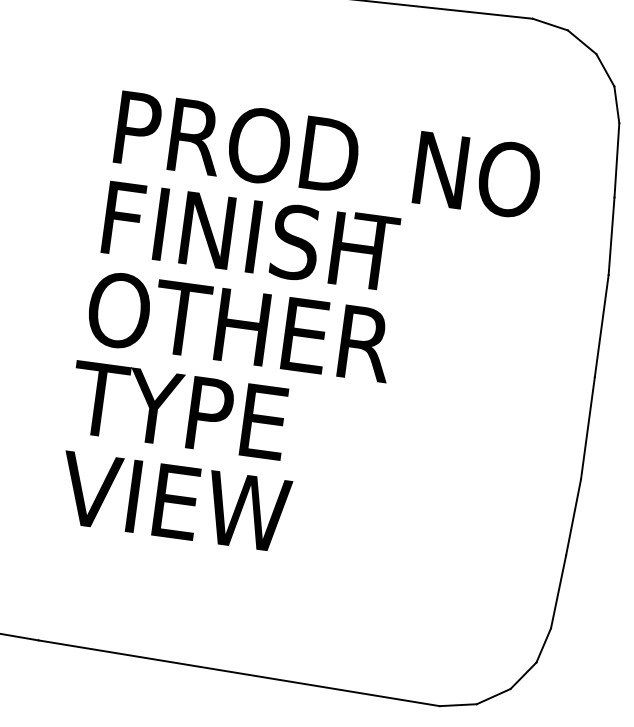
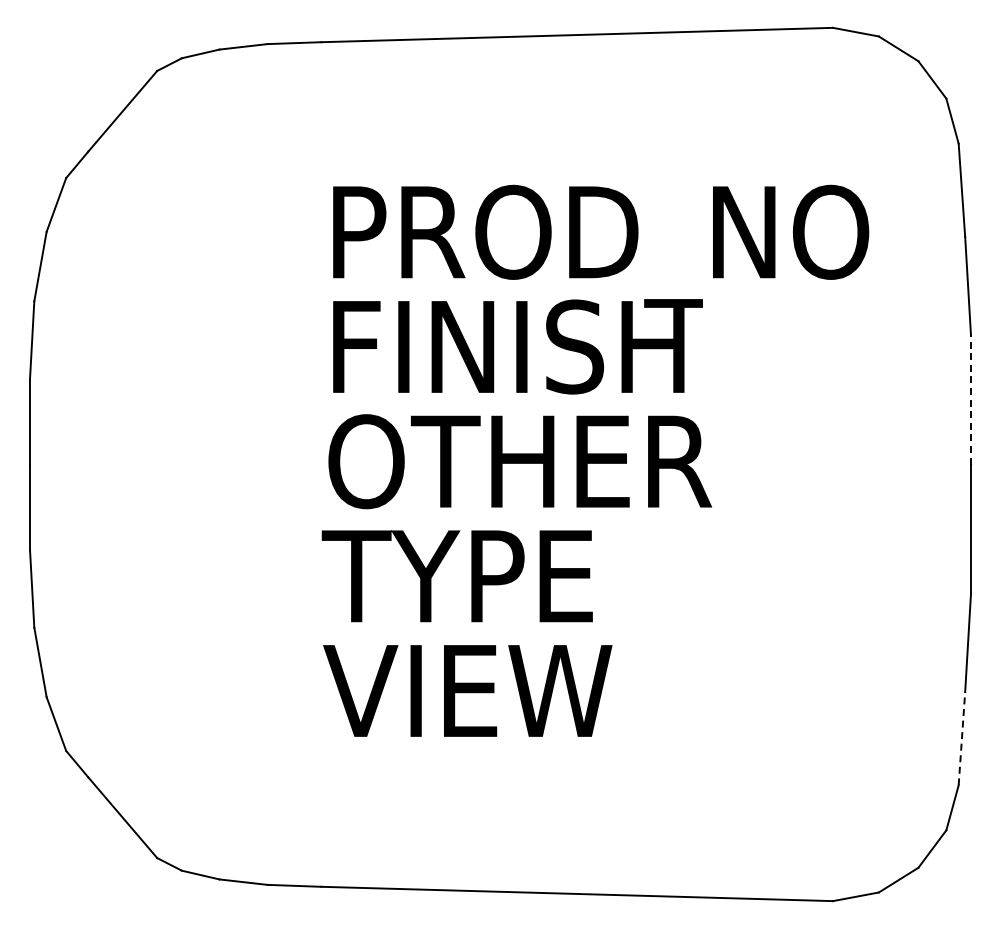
line: (601, 325) -> (970, 399), solid -> dashed
line: (558, 591) -> (961, 738), solid -> dashed

